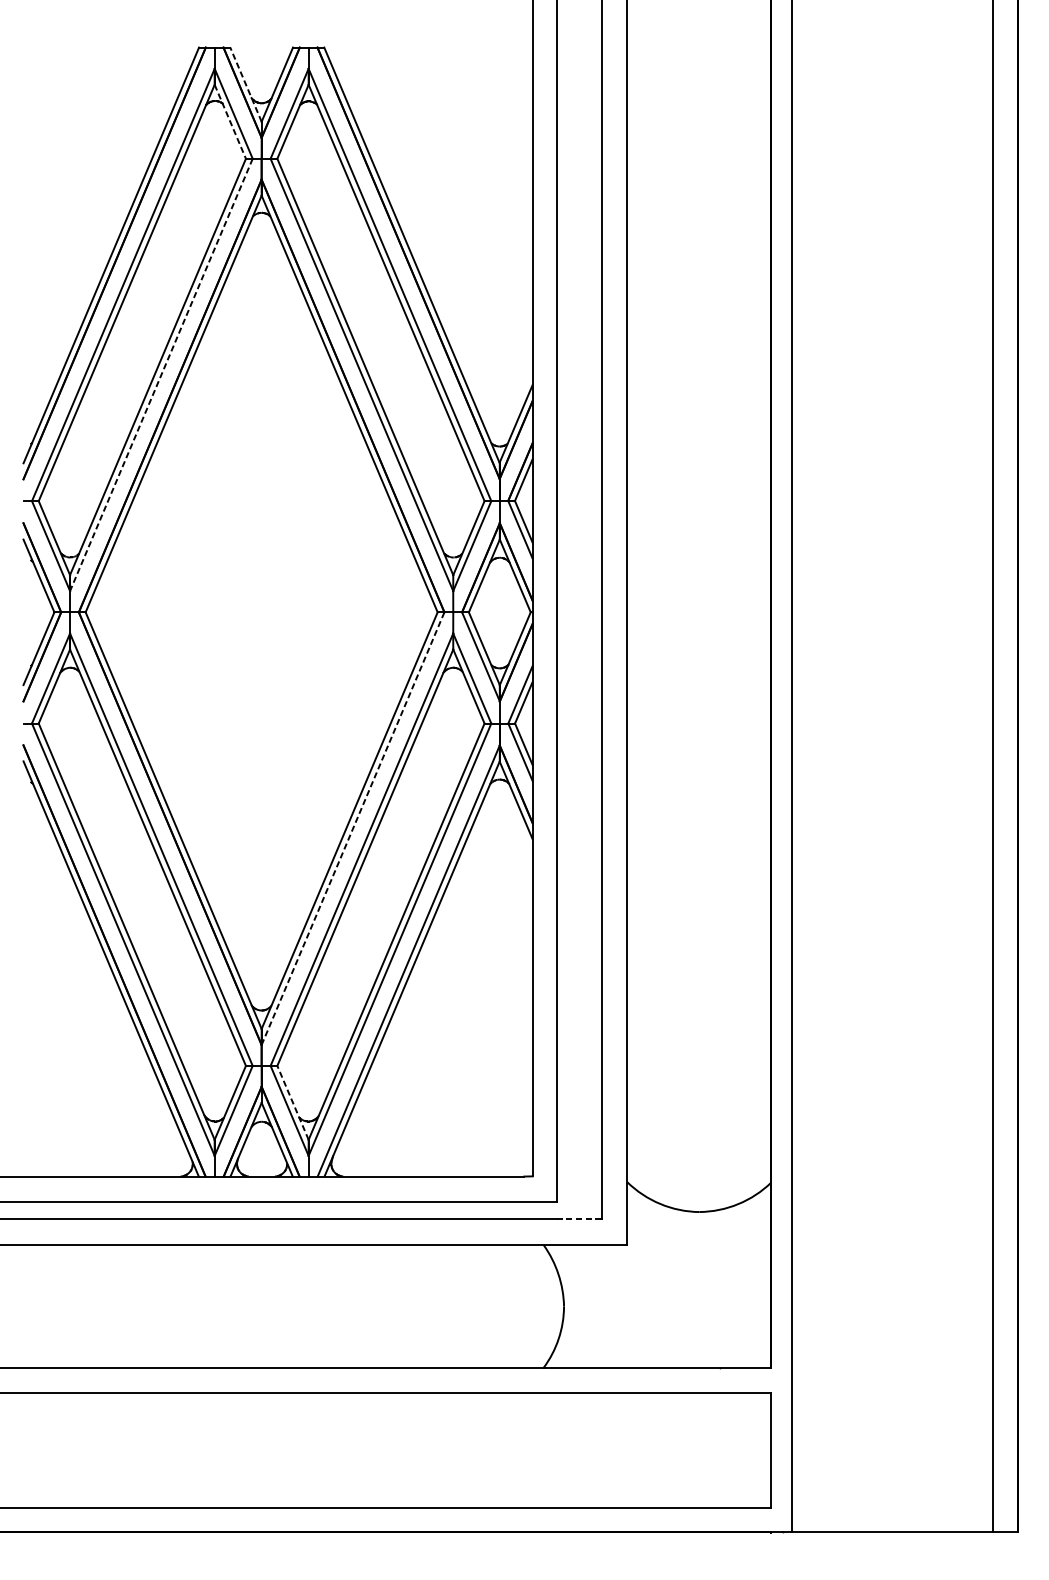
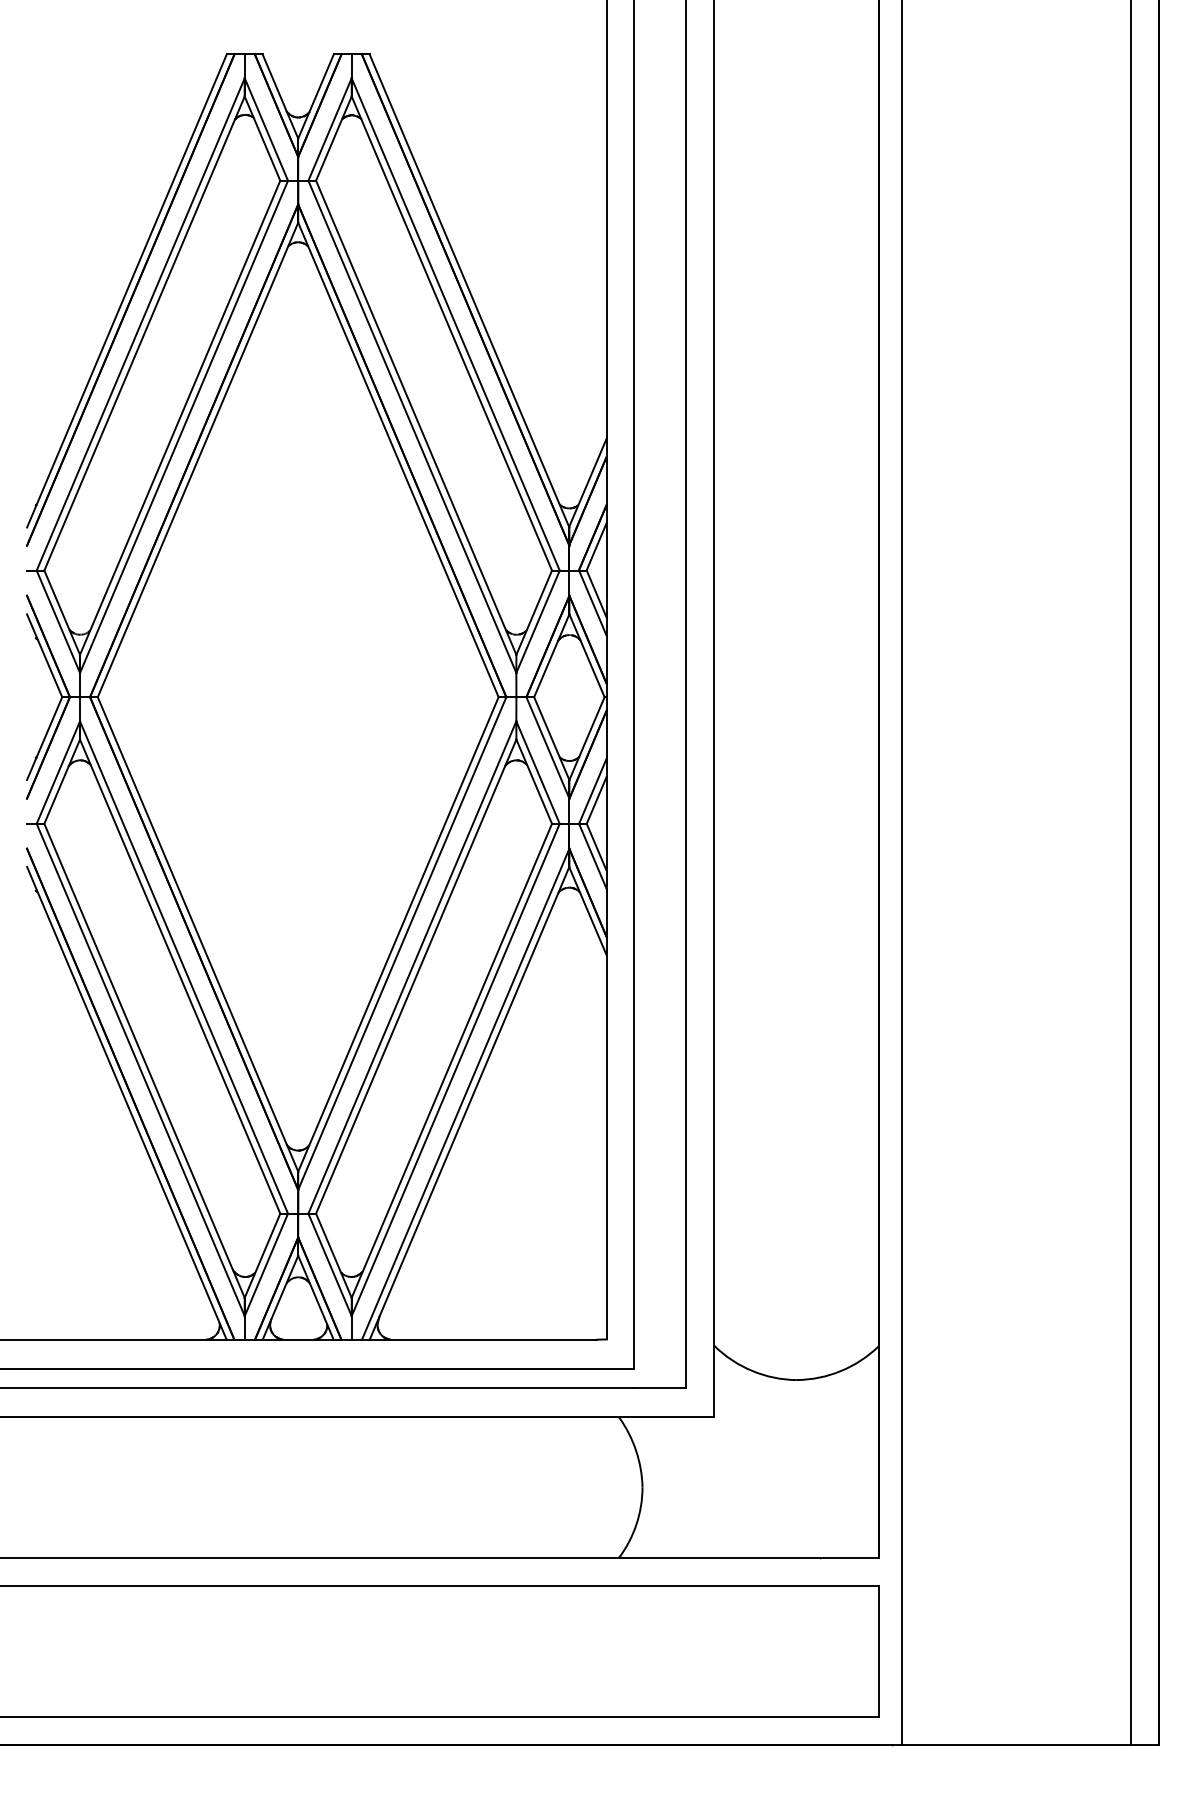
line: (246, 84) -> (280, 96), dashed -> solid
line: (230, 121) -> (262, 138), dashed -> solid
line: (160, 375) -> (183, 427), dashed -> solid
line: (353, 828) -> (402, 943), dashed -> solid
line: (292, 1102) -> (333, 1255), dashed -> solid
line: (579, 1218) -> (660, 1387), dashed -> solid

